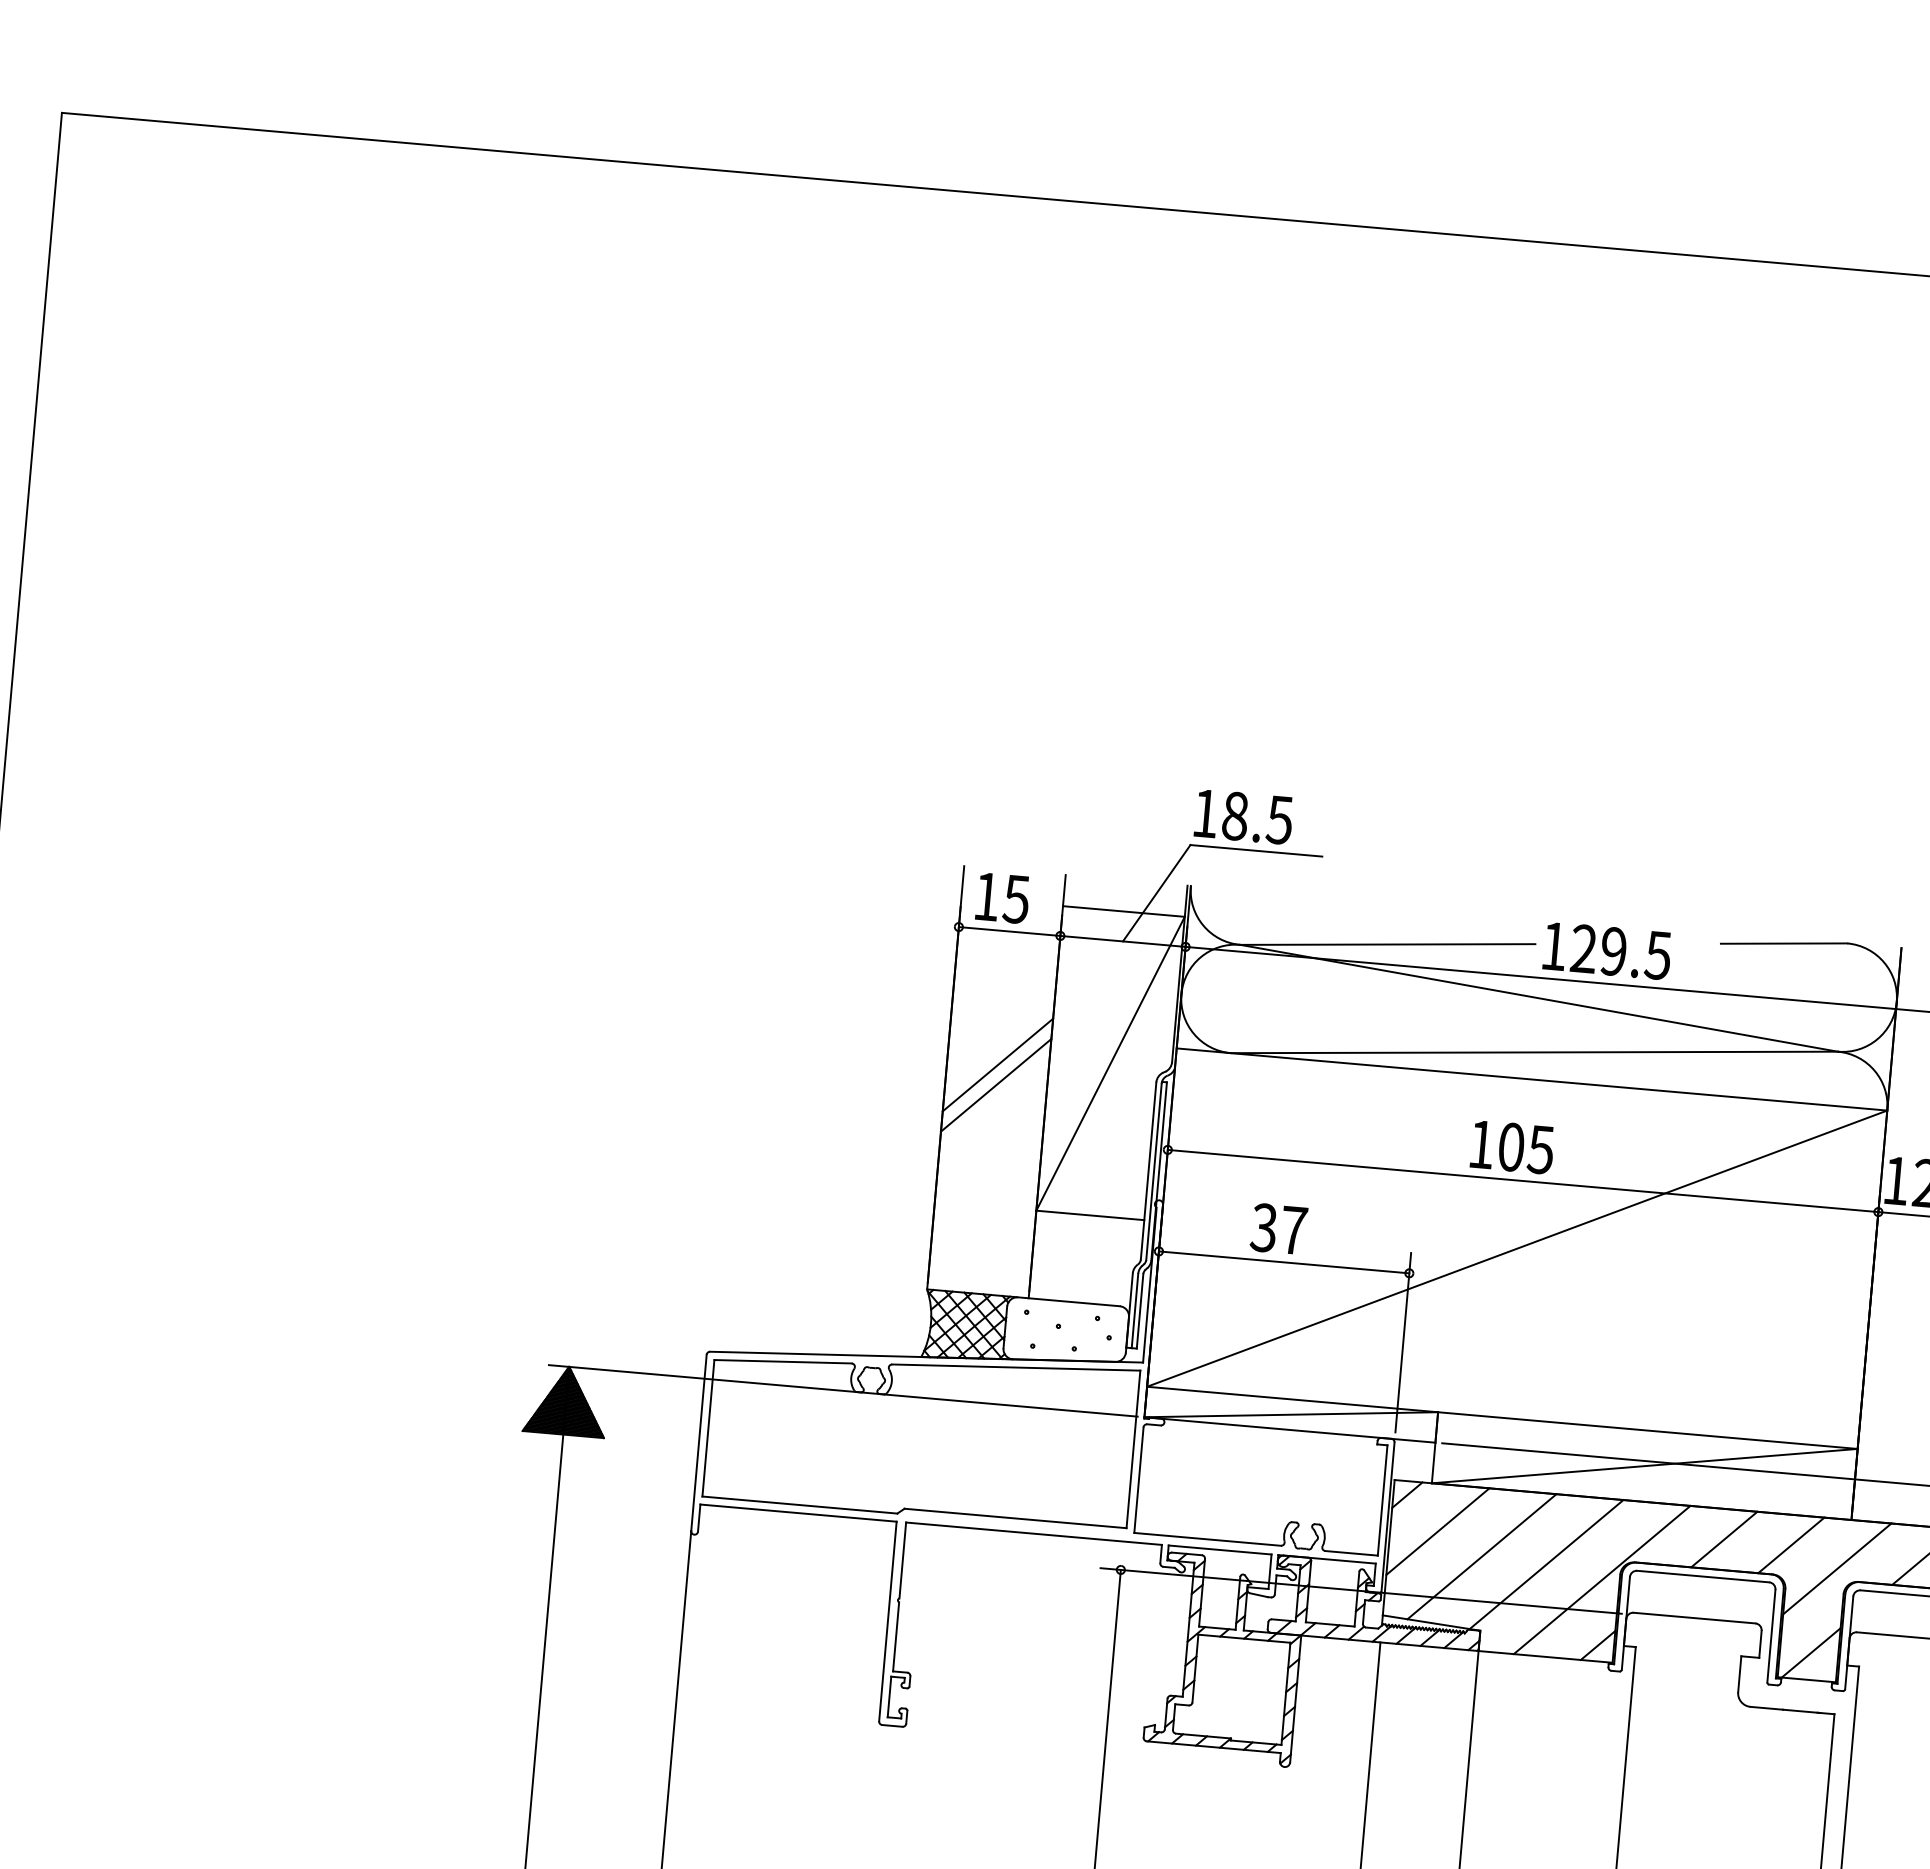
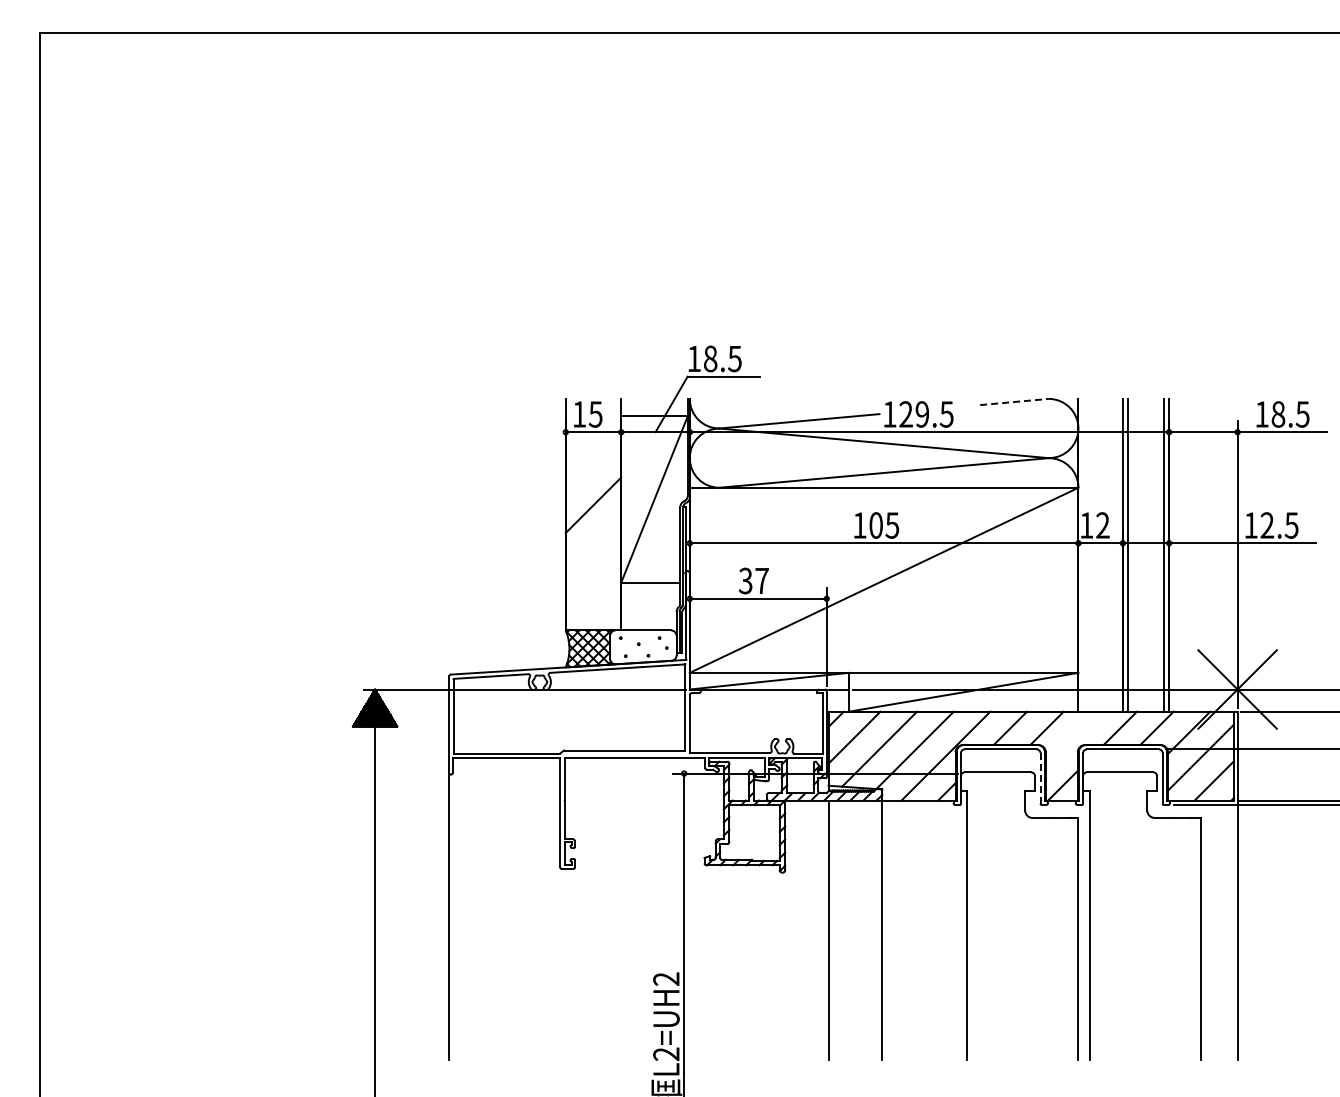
line: (1785, 942) -> (1015, 401), solid -> dashed
line: (996, 1085) -> (593, 516), removed
line: (1836, 1568) -> (1072, 738), removed
line: (1771, 1636) -> (1040, 778), solid -> dashed

